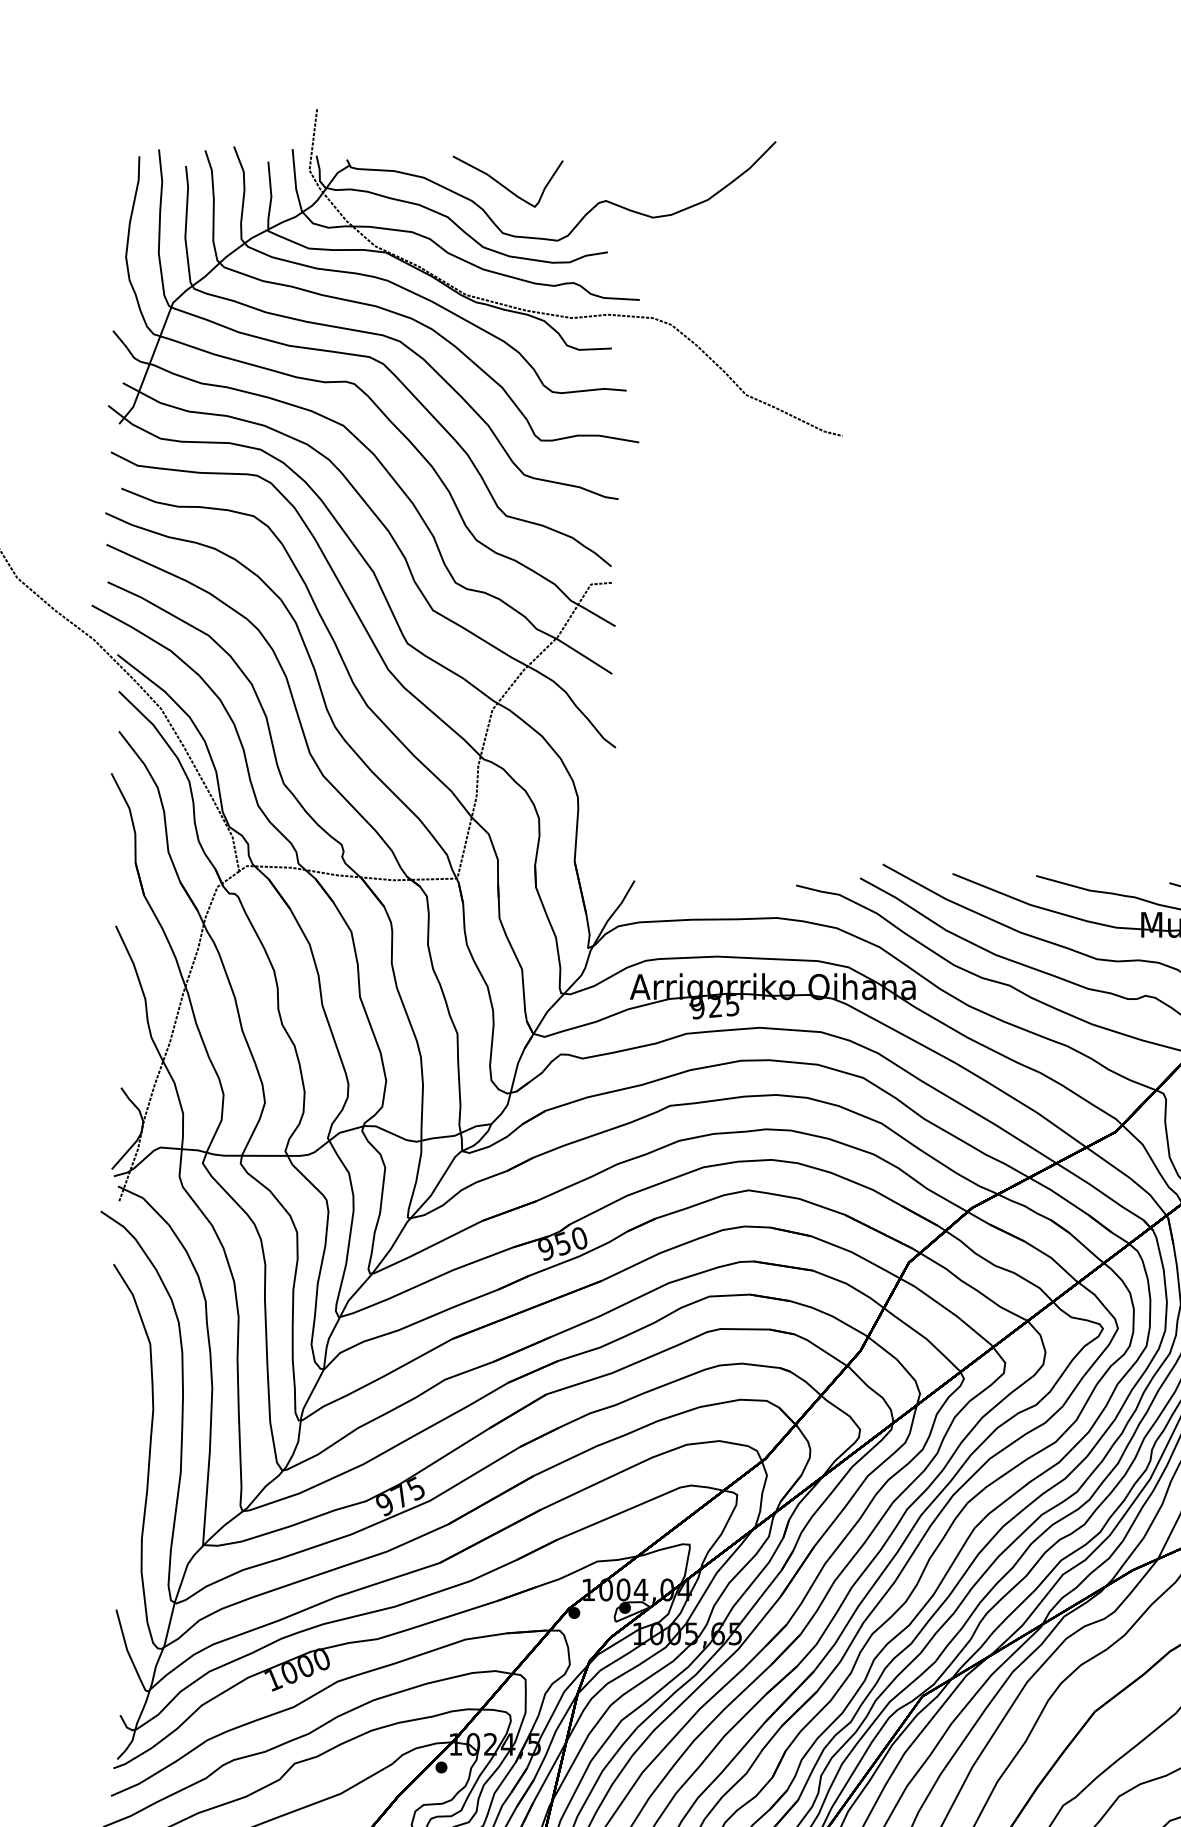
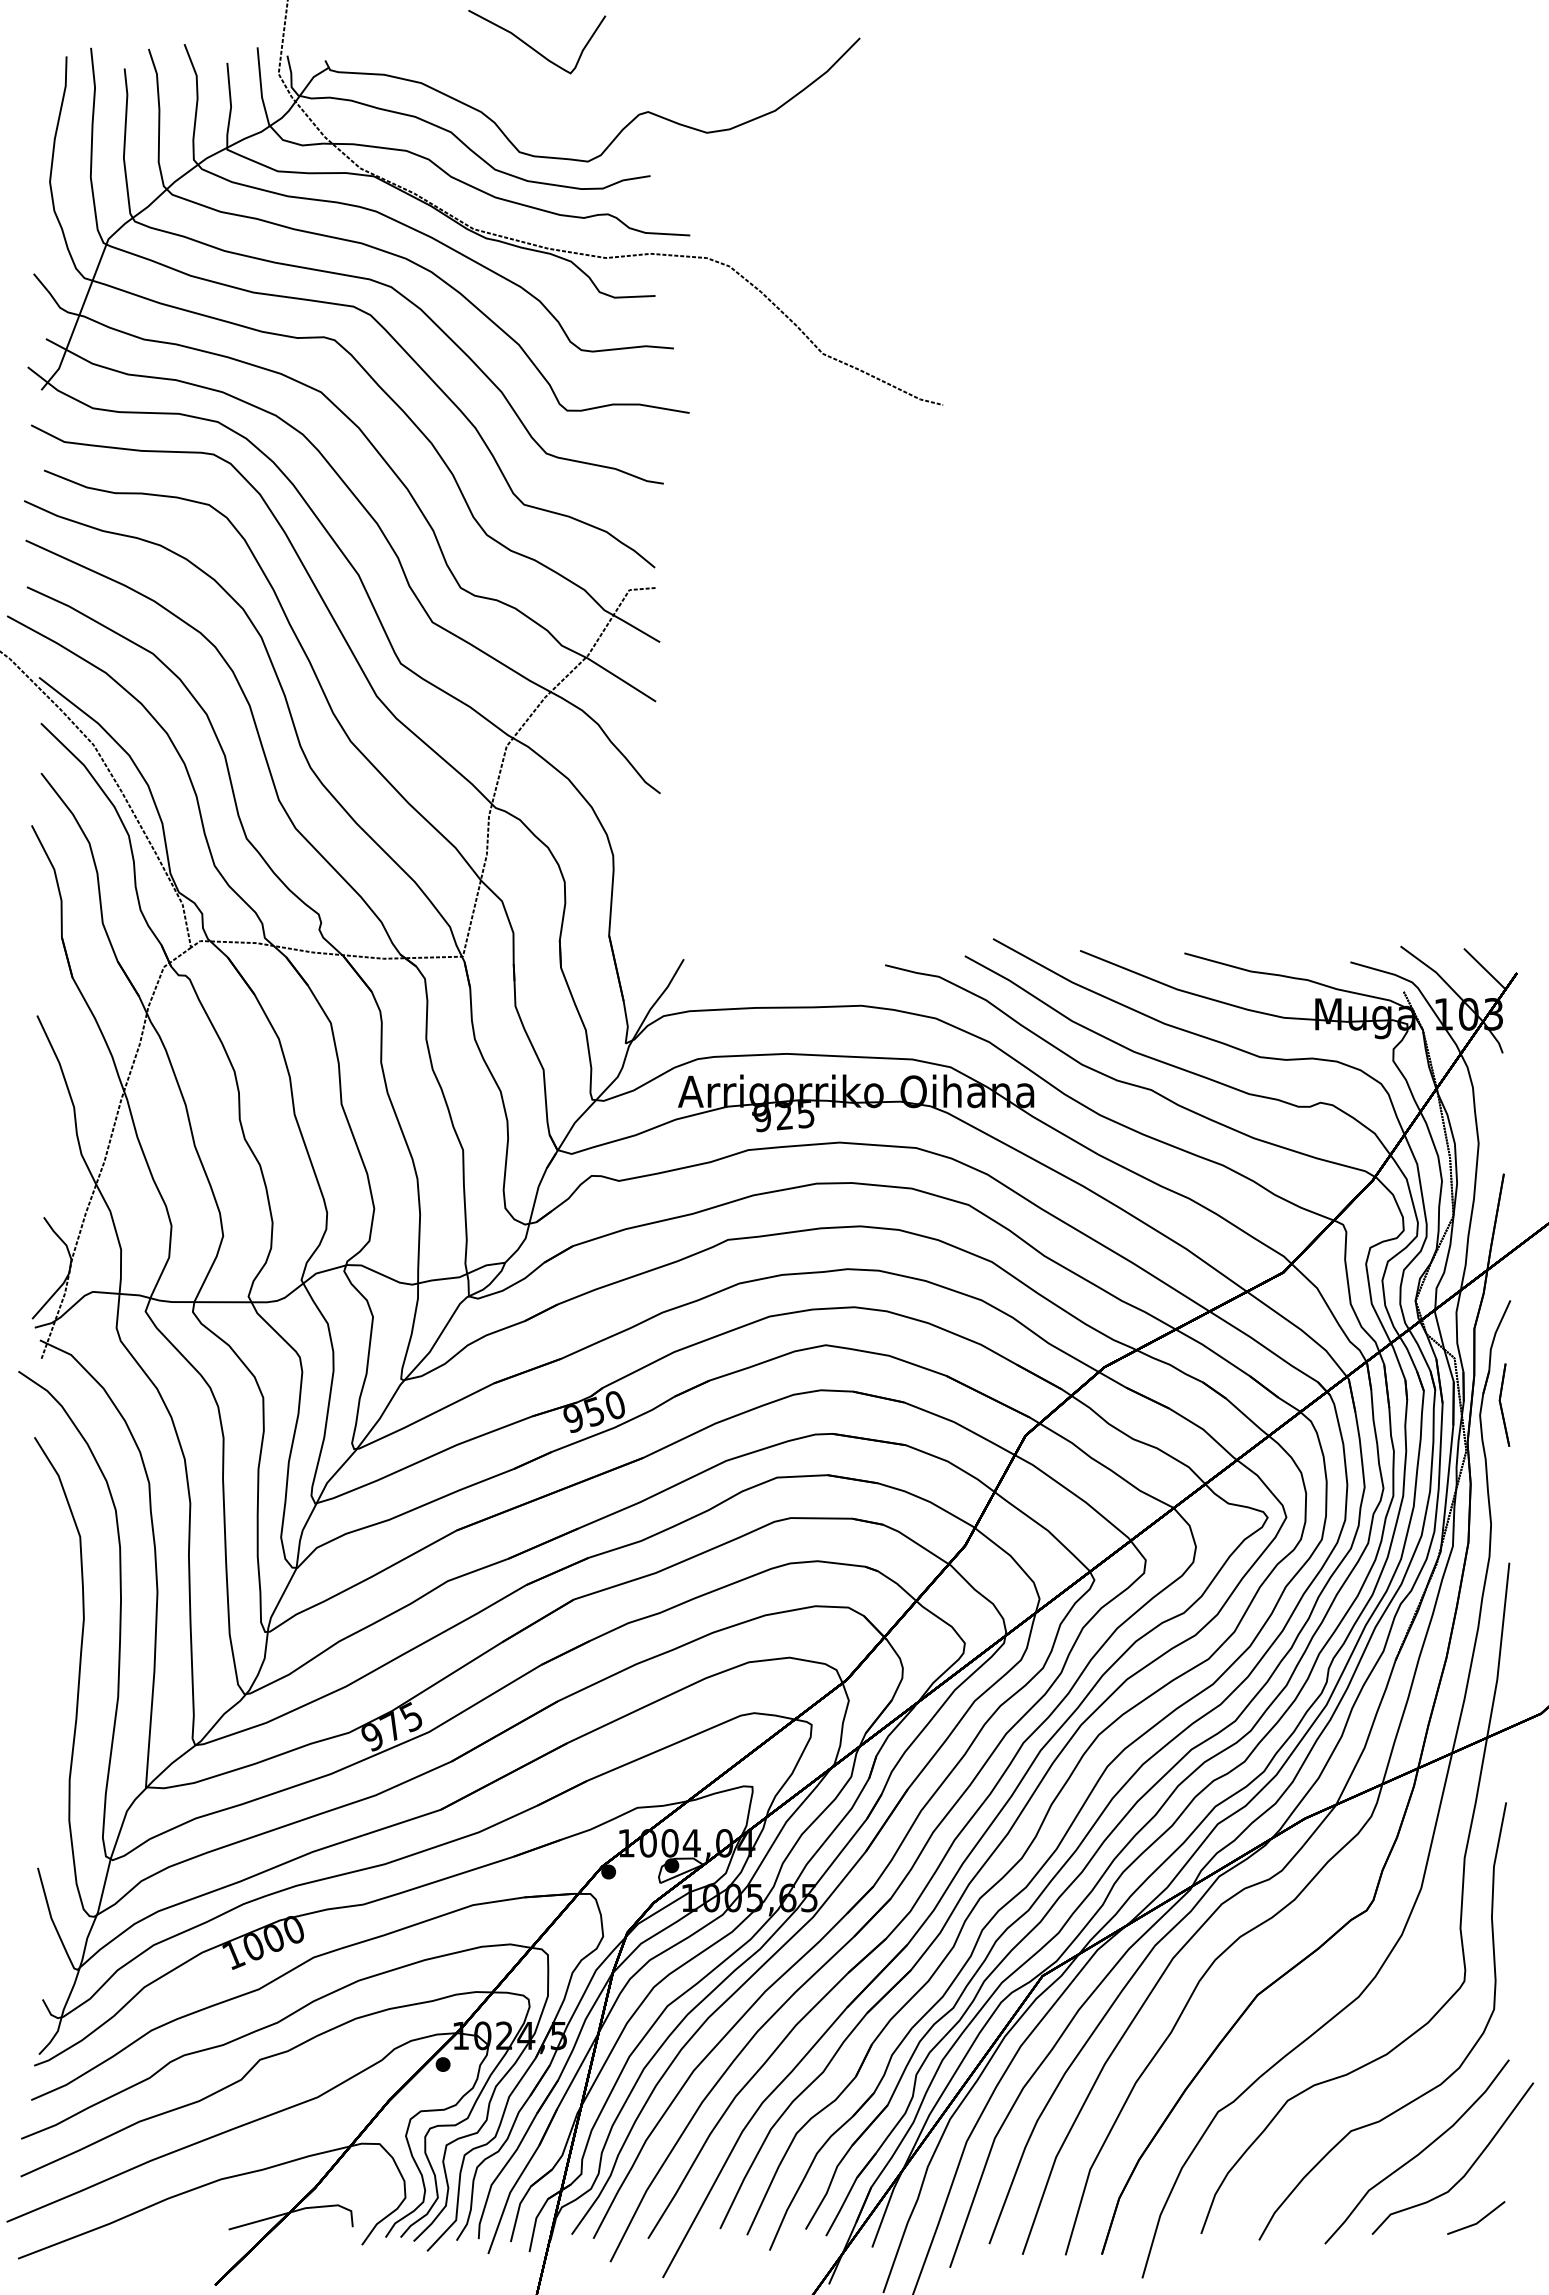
part: (505, 186) -> (534, 48), moved

